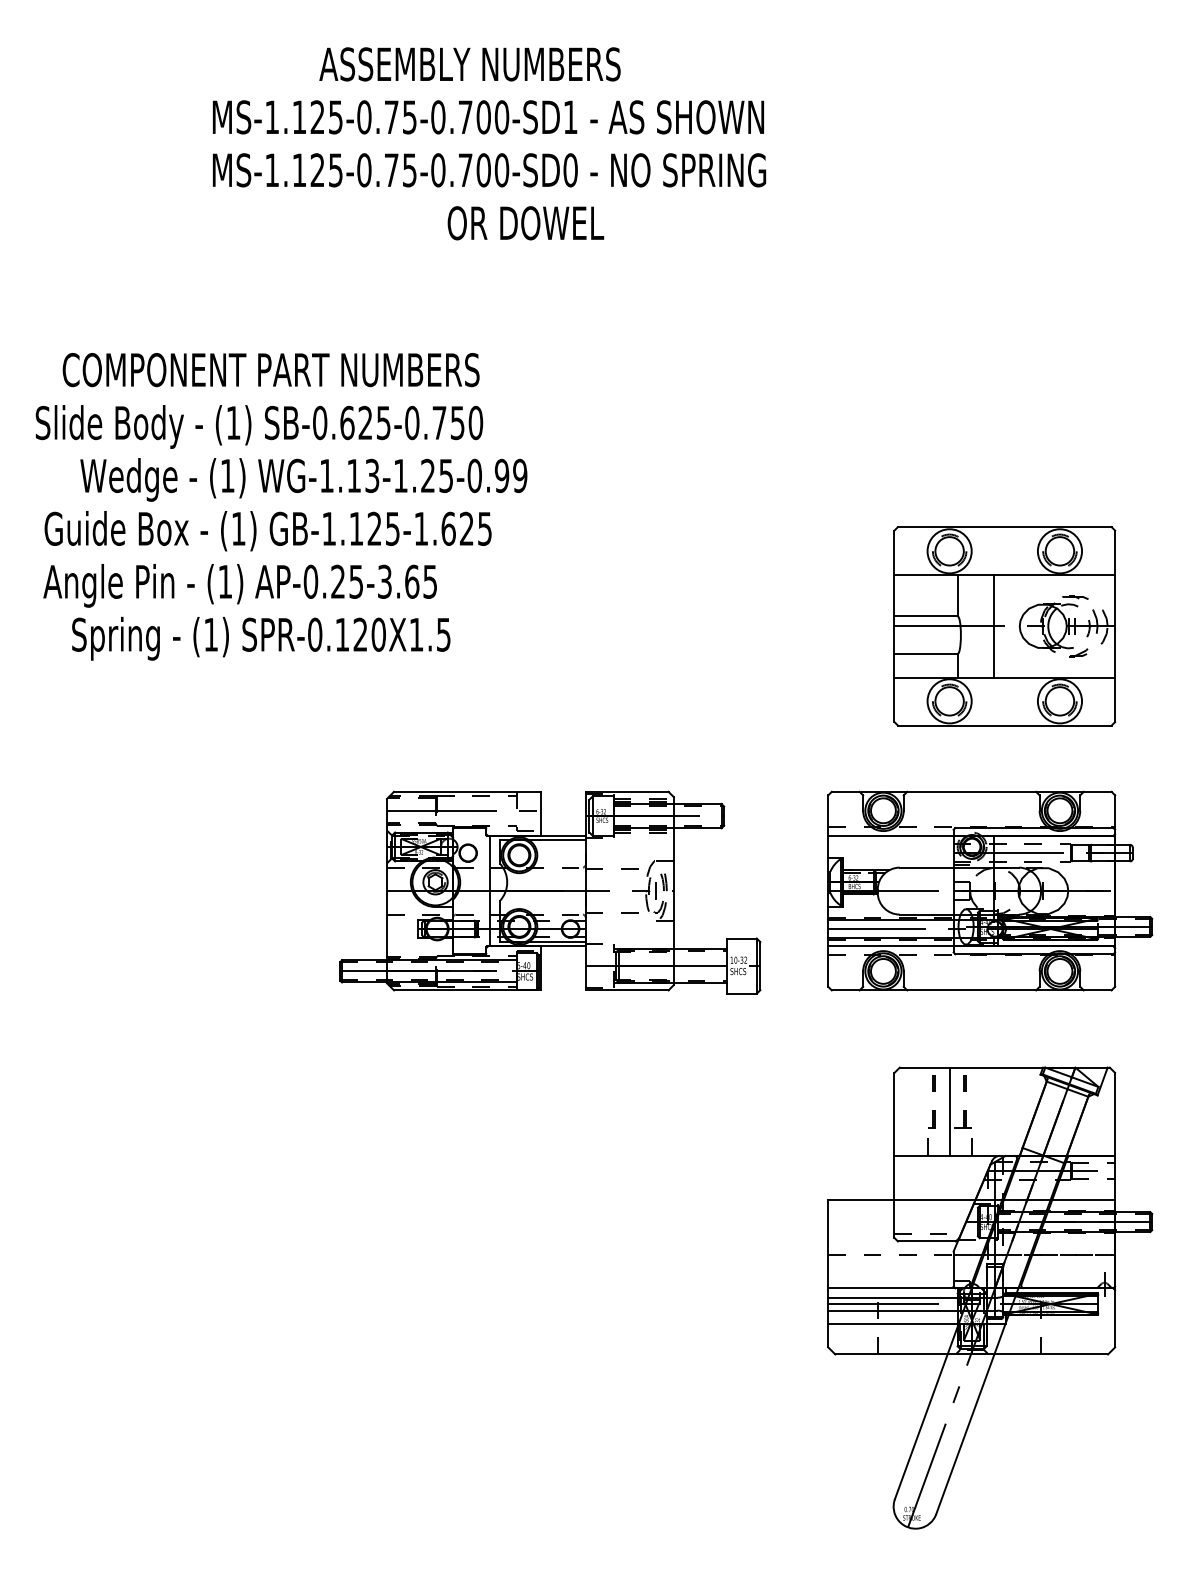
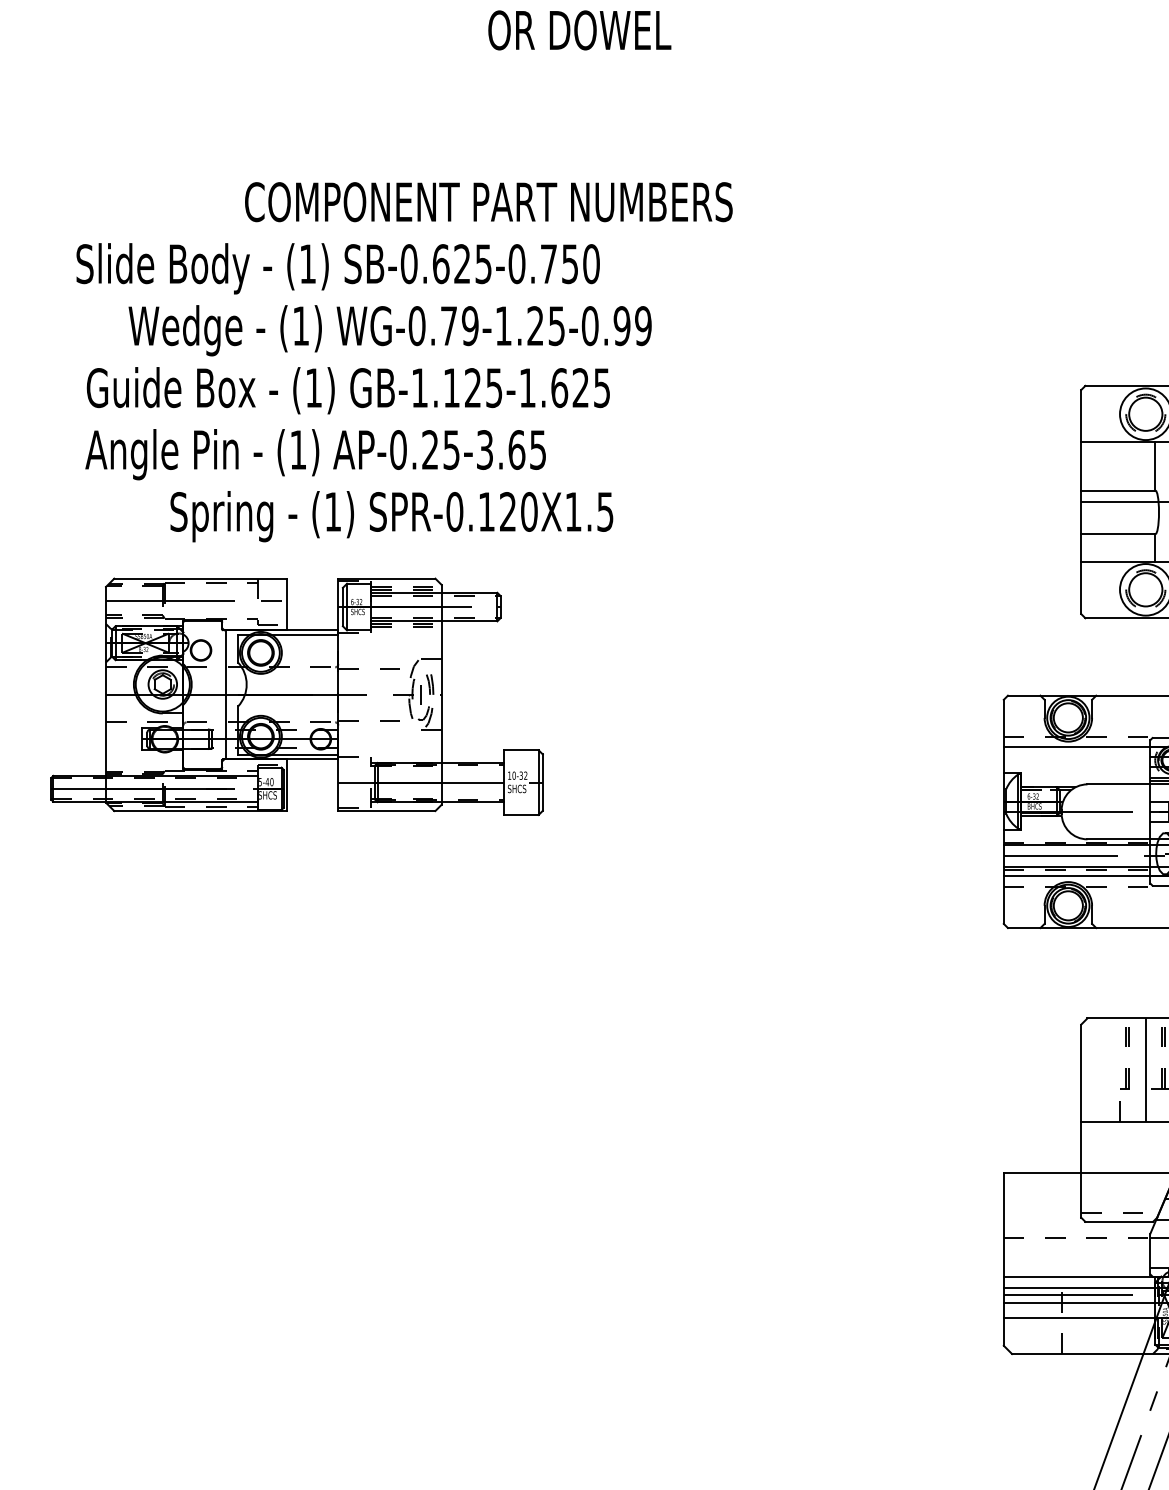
text: (525, 223) -> (579, 30), moved
text: (270, 370) -> (488, 202), moved
text: (349, 475) -> (443, 325), WG-1.13-1.25-0.99 -> WG-0.79-1.25-0.99
text: (261, 638) -> (392, 516), moved
part: (550, 892) -> (297, 696), moved

